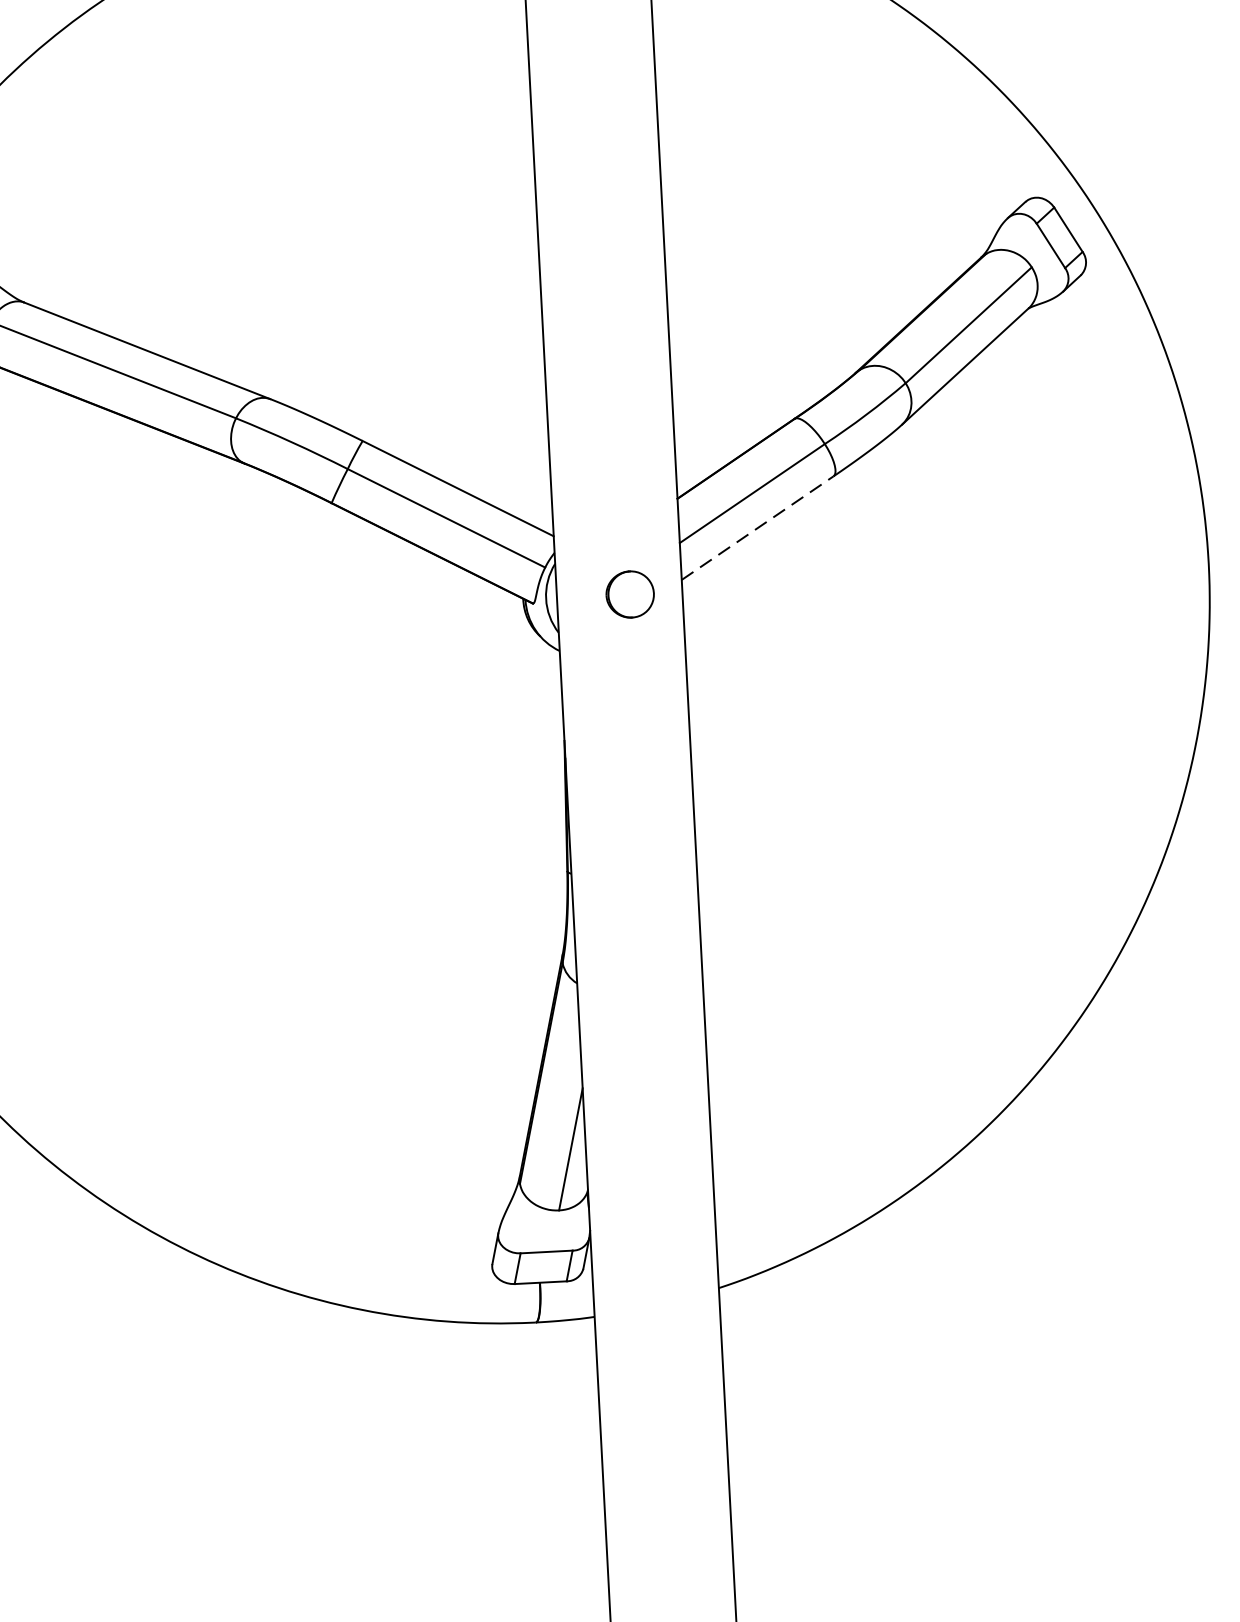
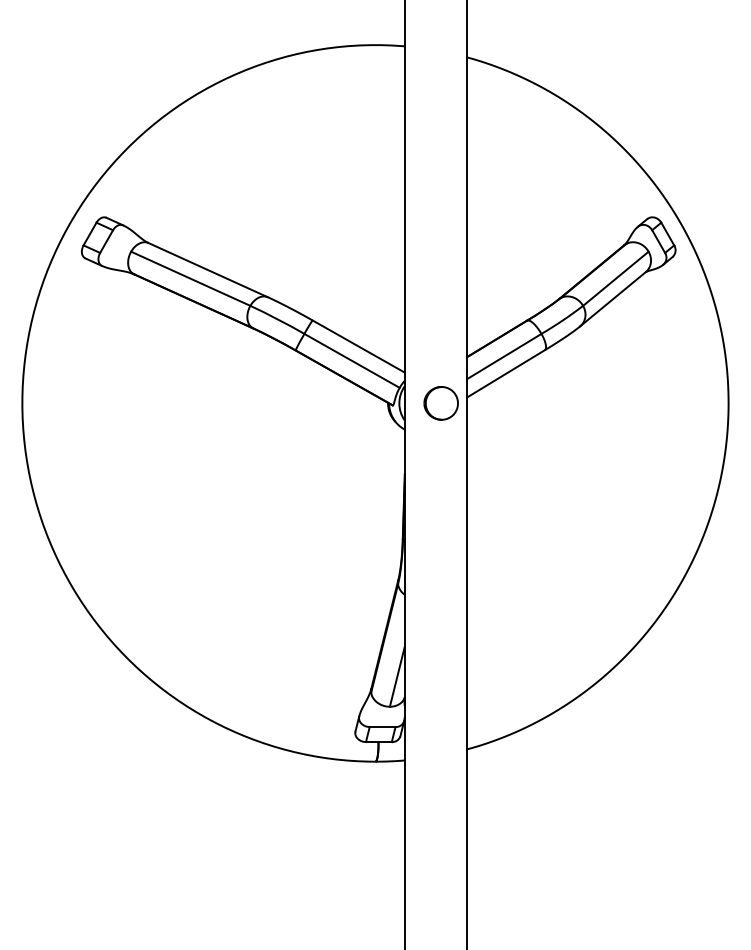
line: (758, 527) -> (506, 373), dashed -> solid
part: (628, 594) -> (440, 403), size x1.43

